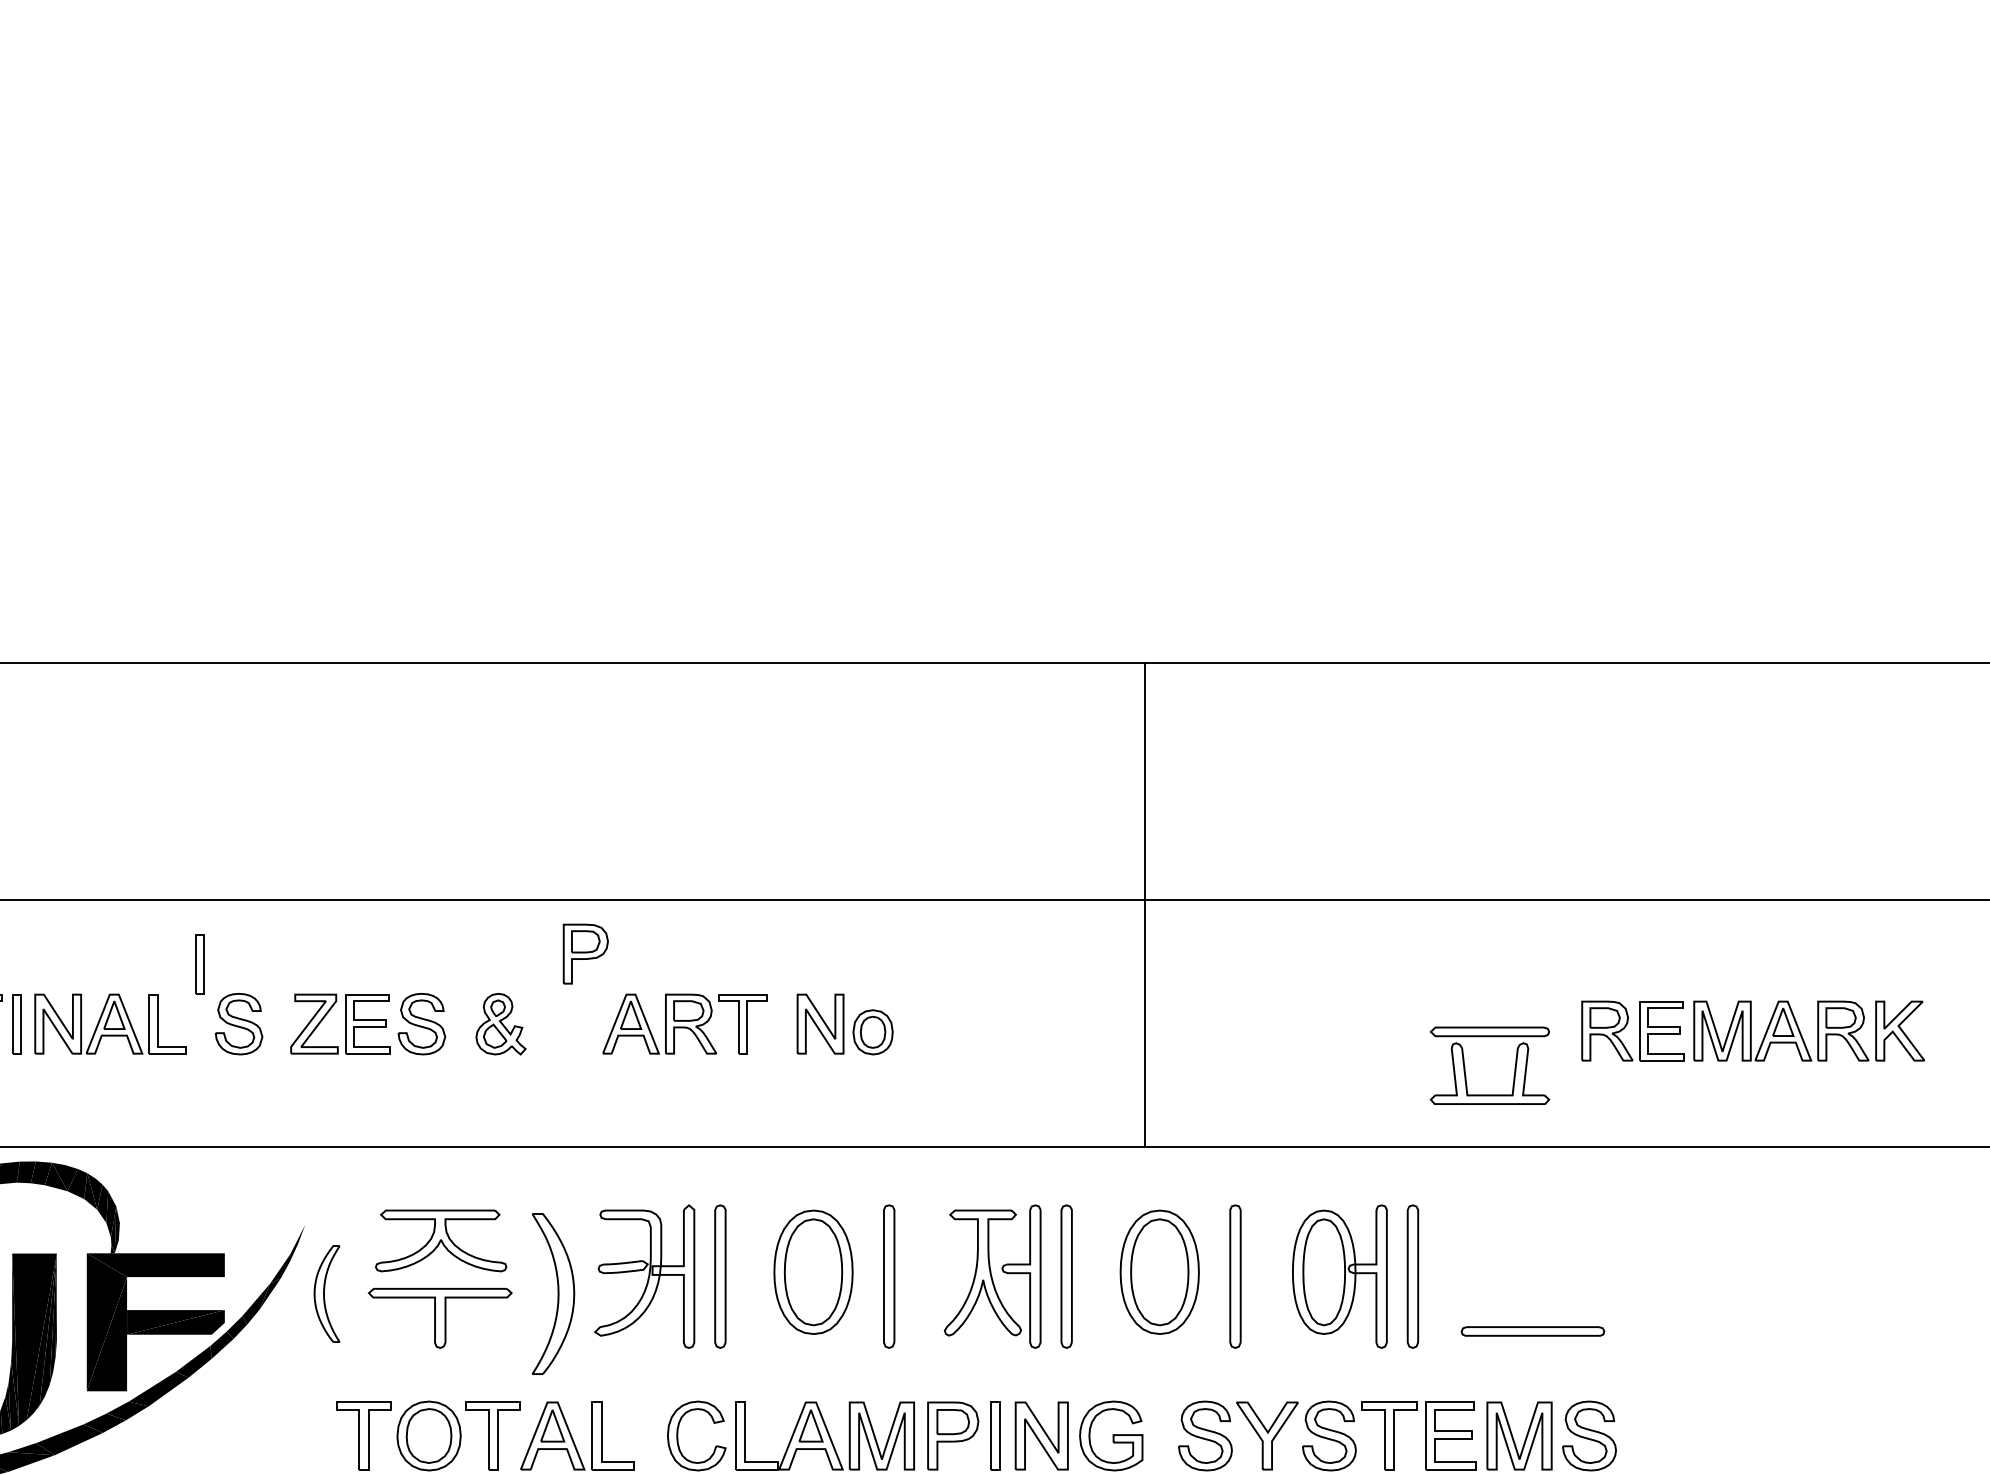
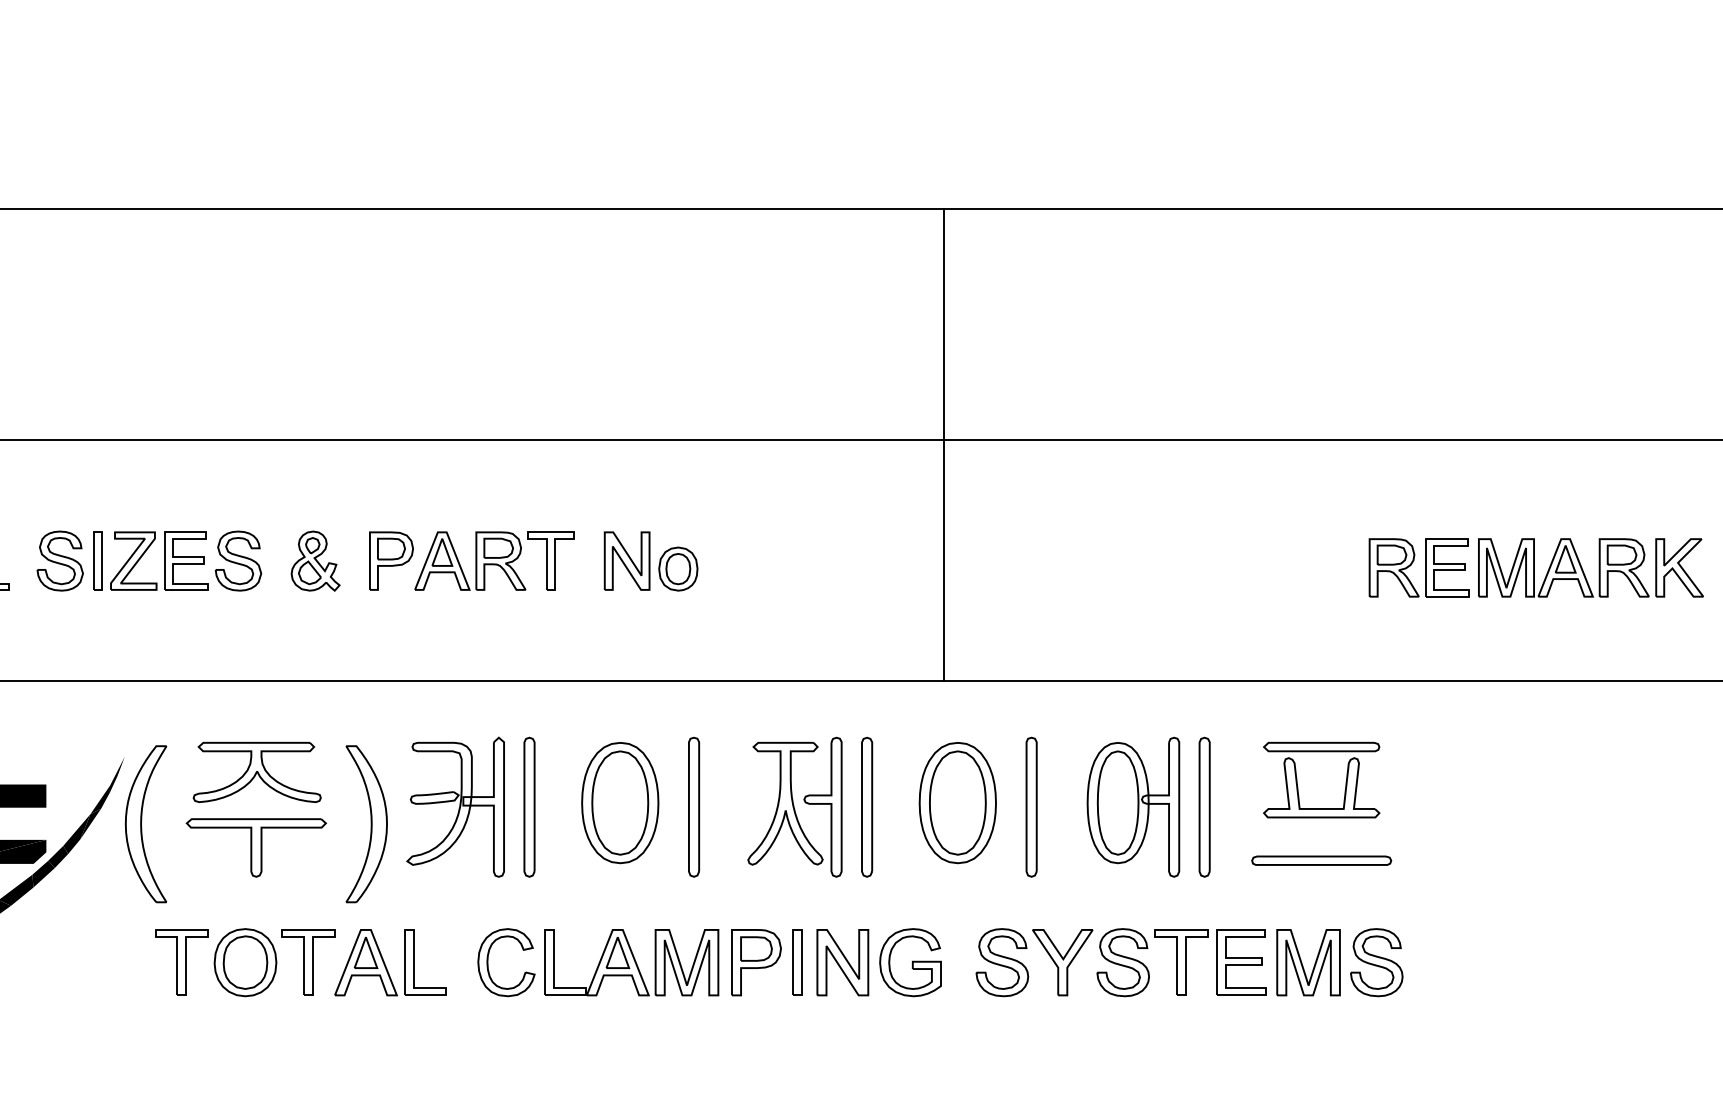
part: (585, 953) -> (391, 560), moved
part: (199, 964) -> (97, 561), moved
part: (1465, 1066) -> (1297, 780), moved
part: (326, 1293) -> (145, 823), size x1.67

